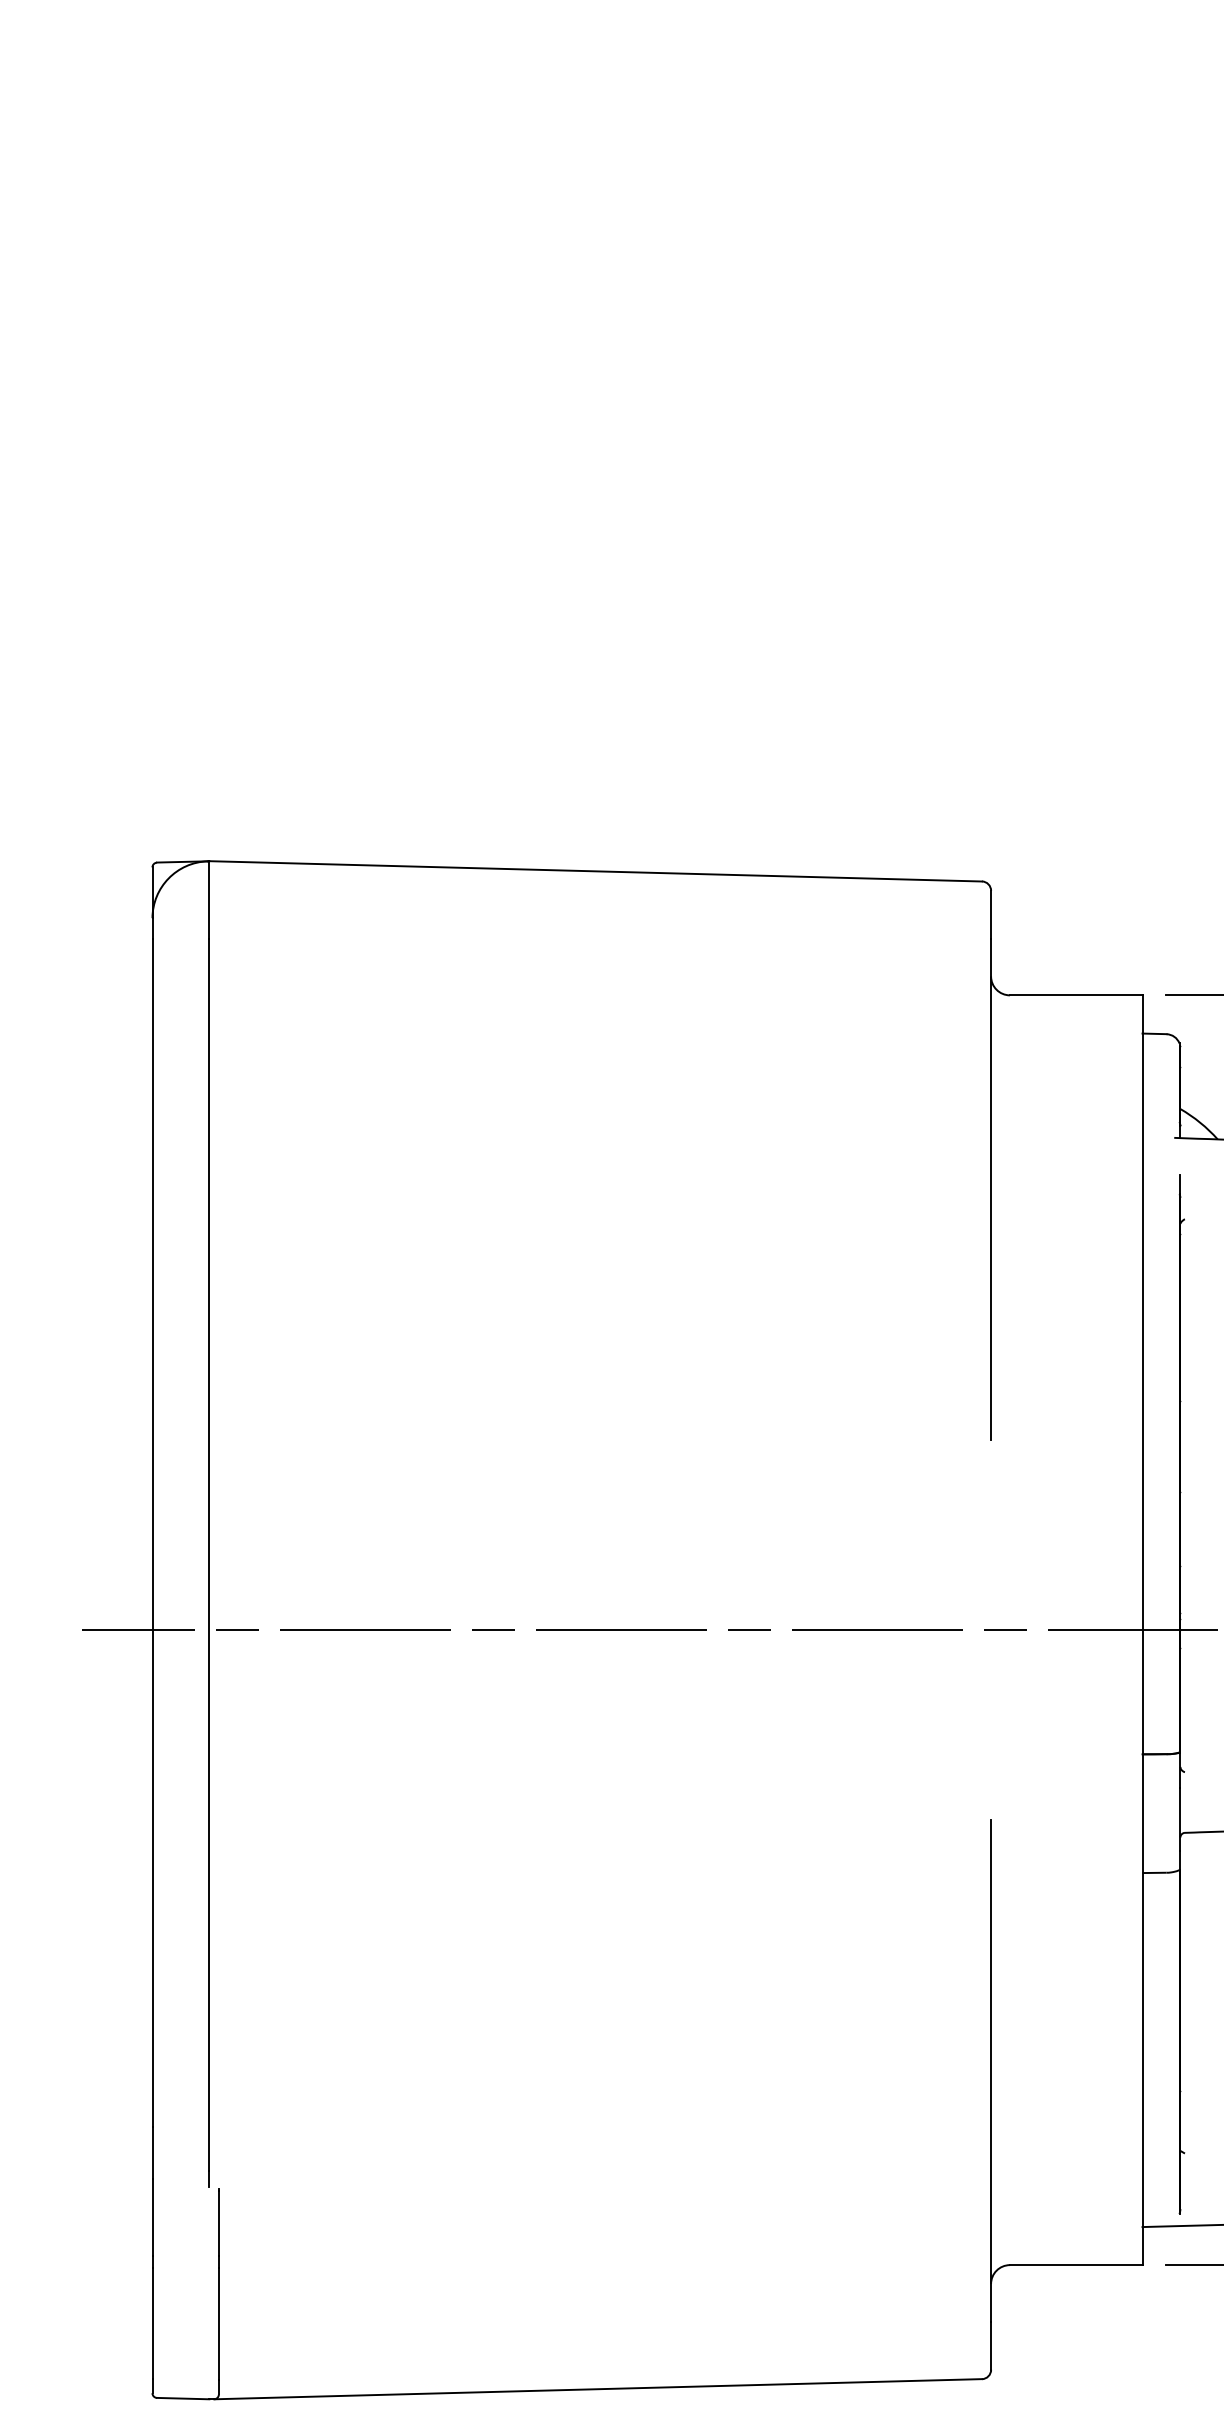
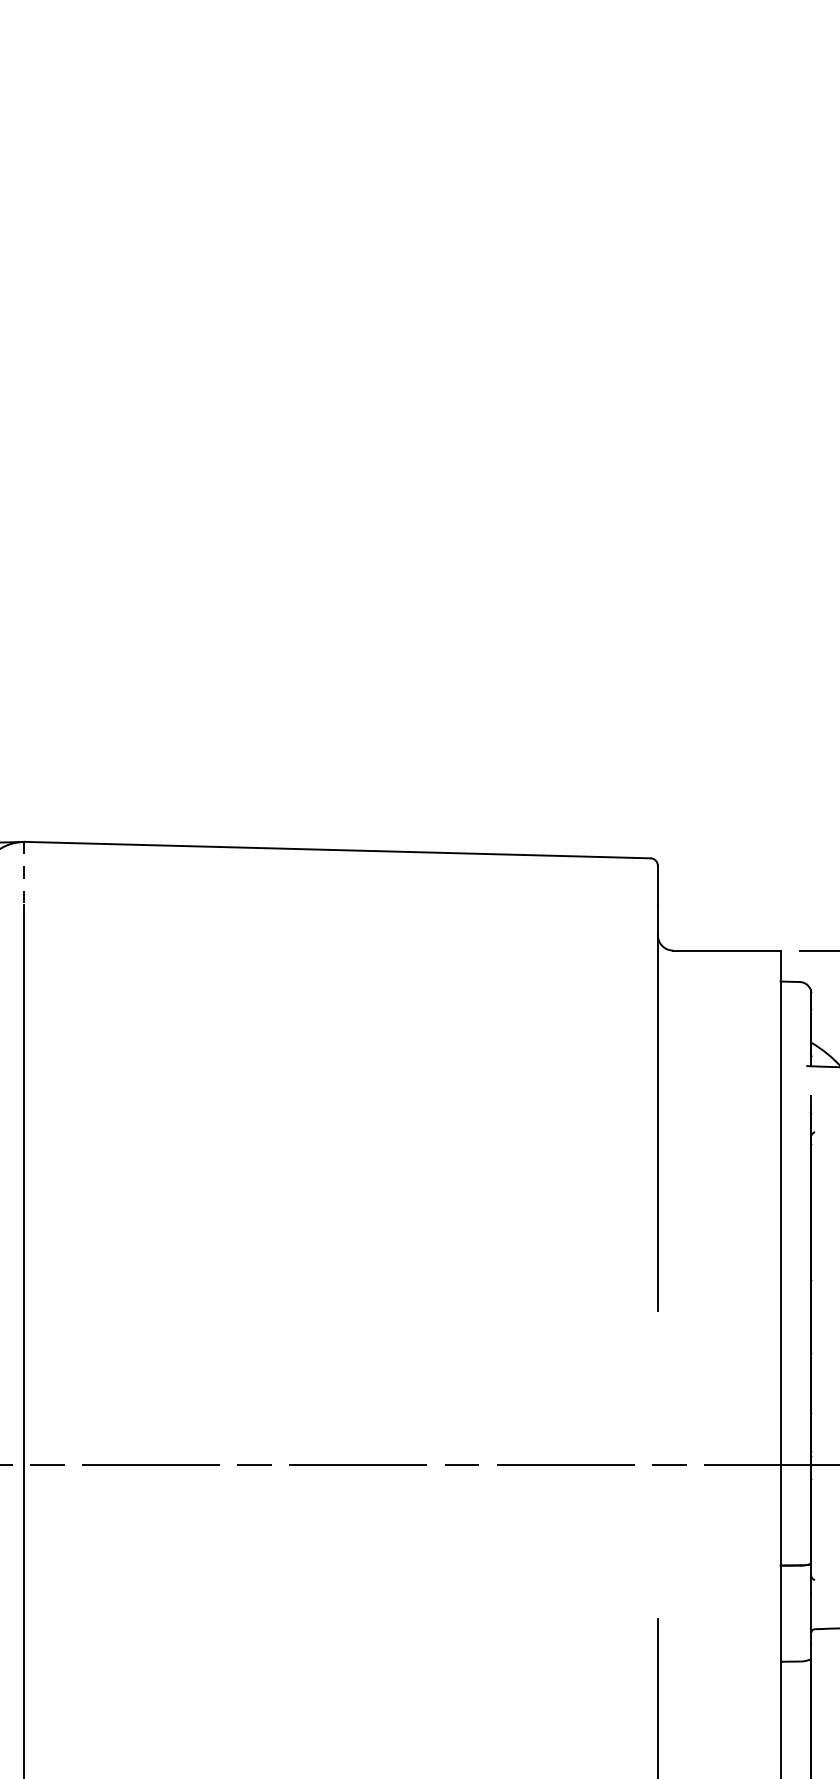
line: (209, 899) -> (24, 872), solid -> dashed

